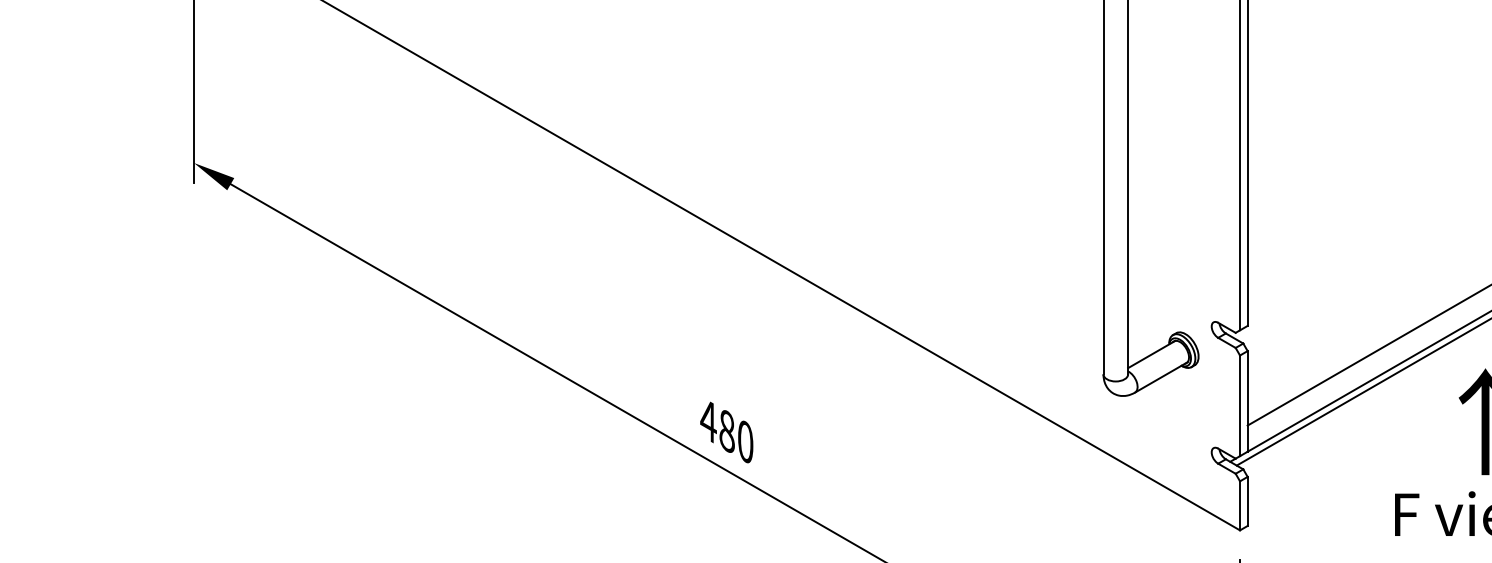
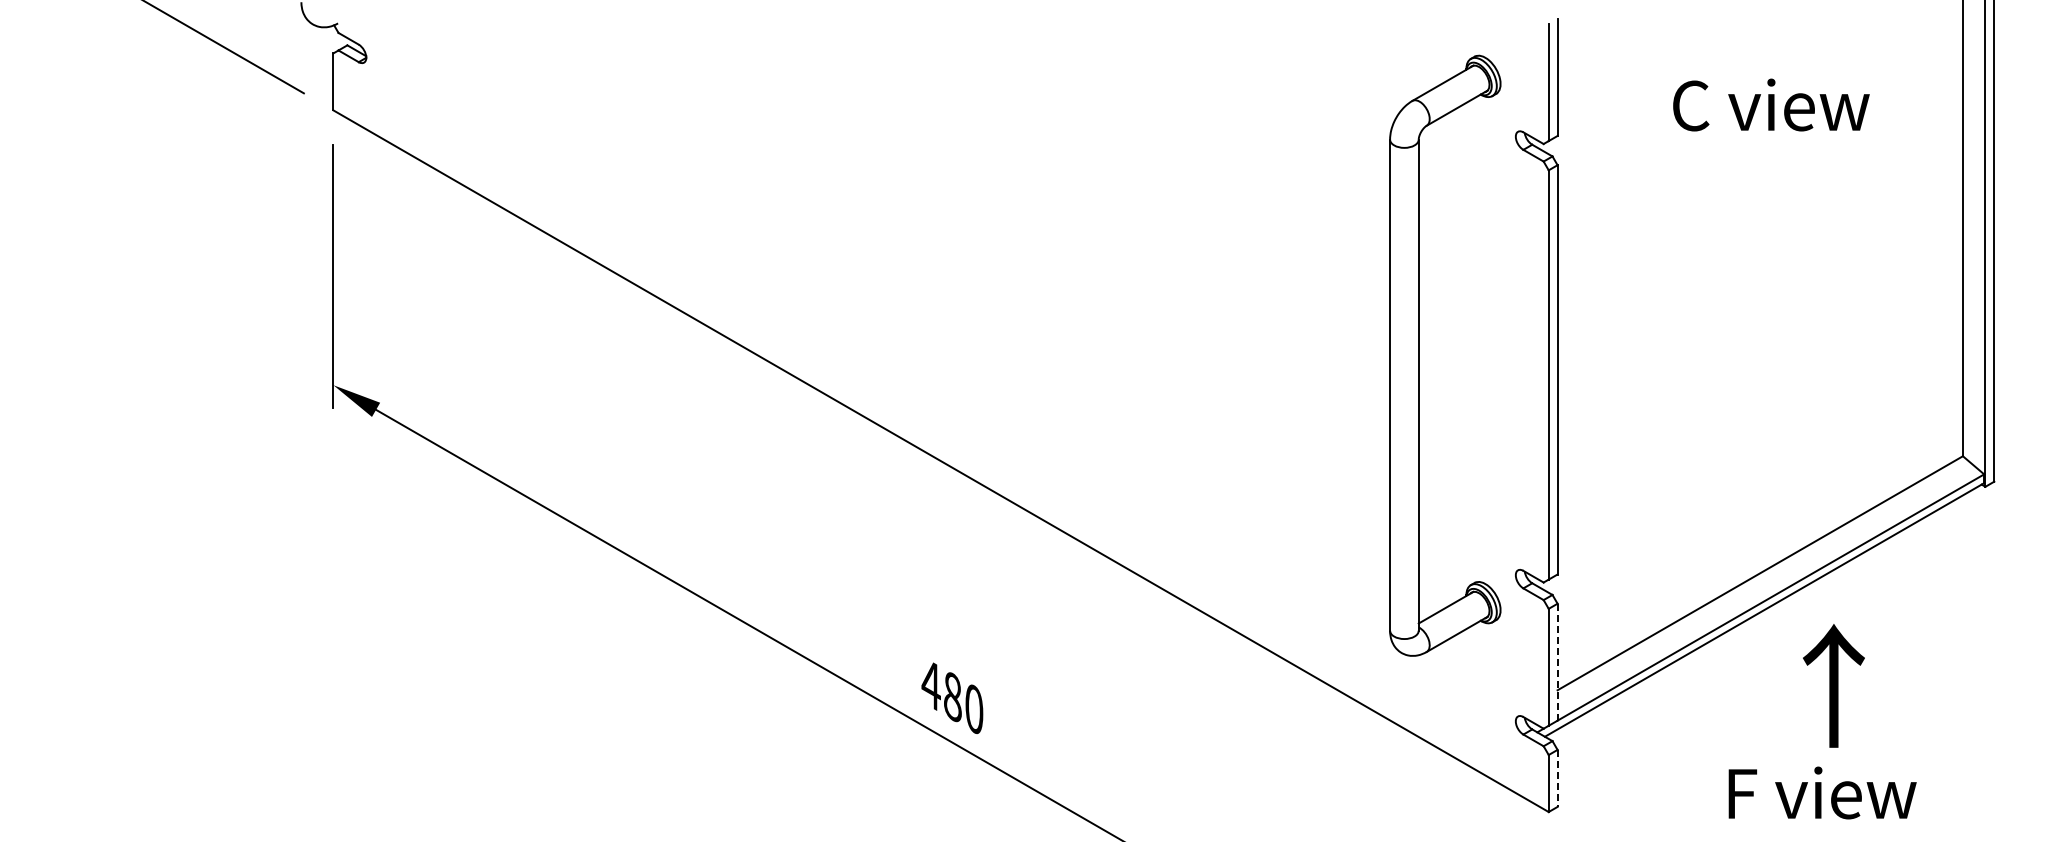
line: (1247, 401) -> (1557, 662), solid -> dashed
line: (1247, 501) -> (1557, 778), solid -> dashed

